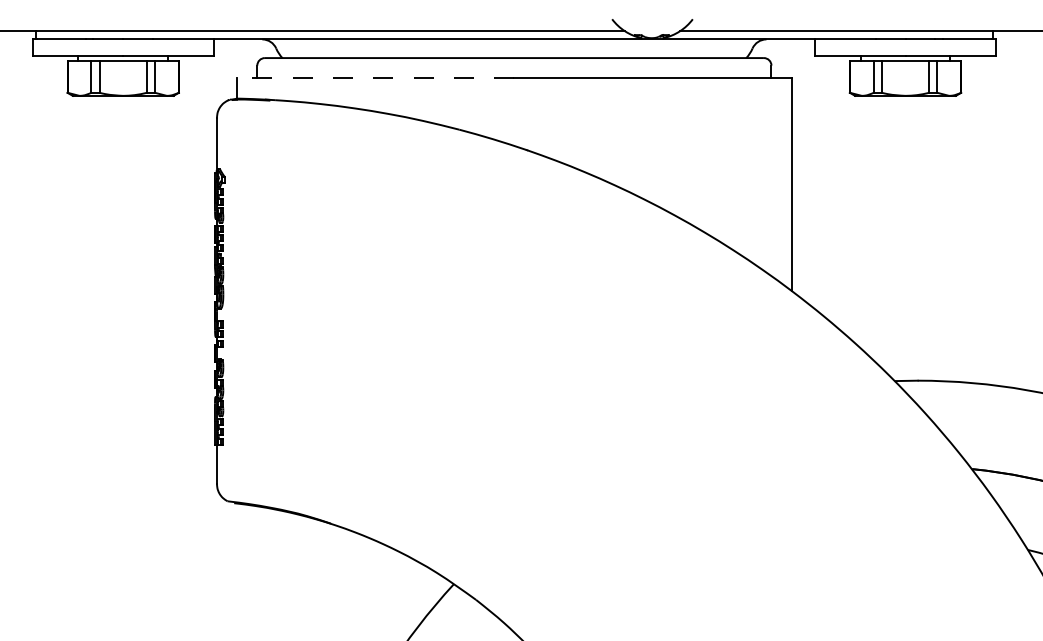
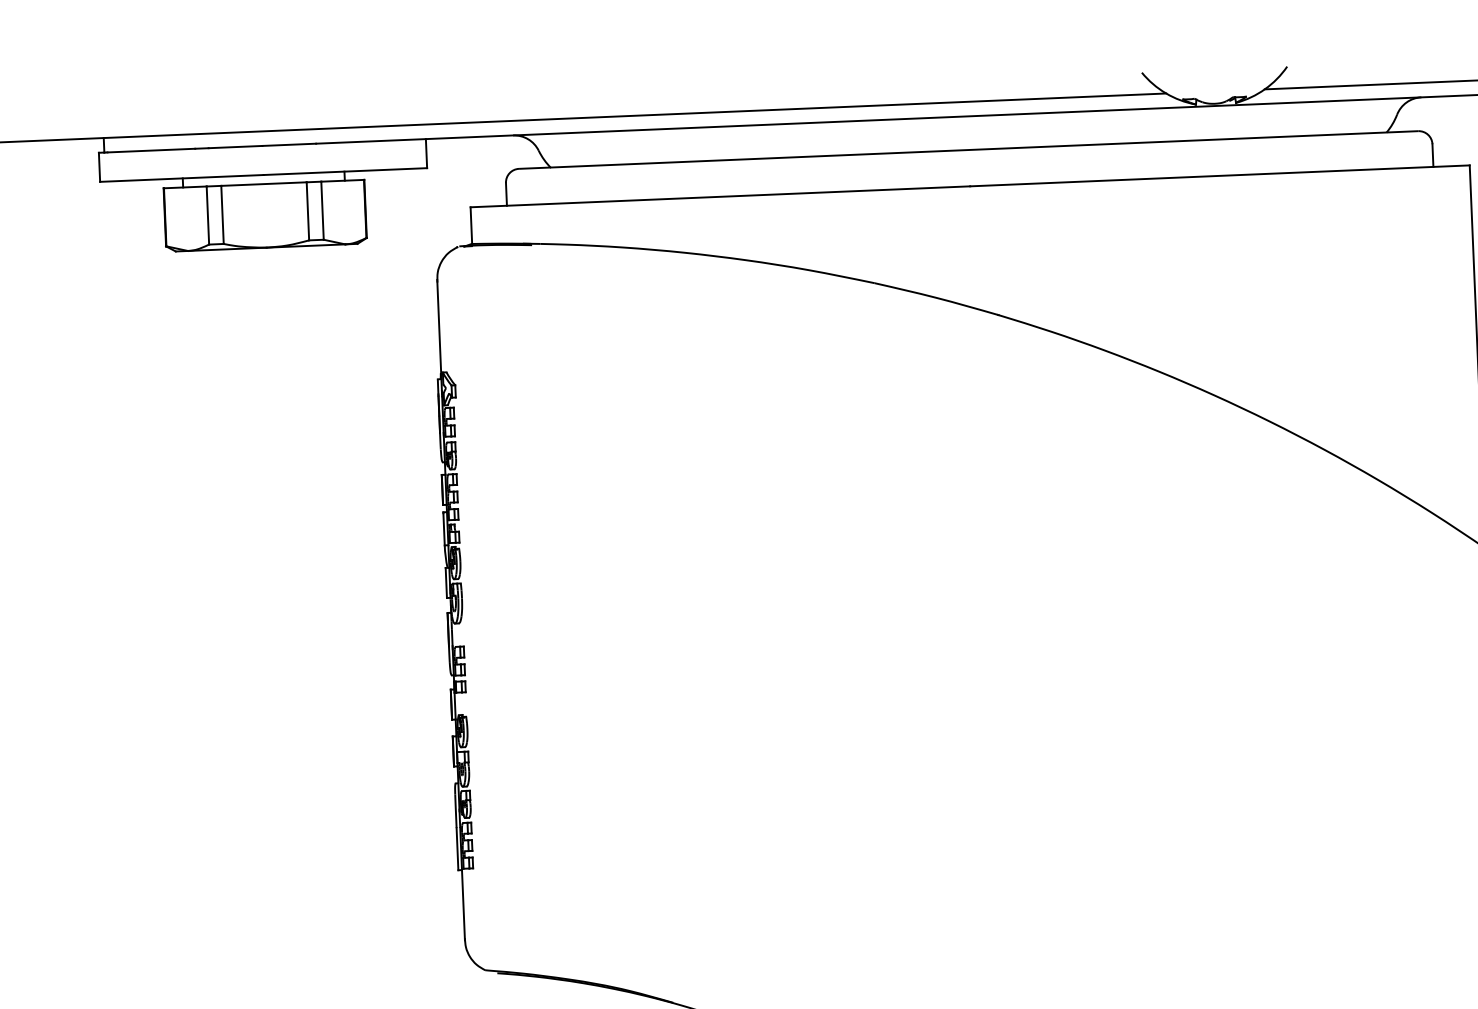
line: (375, 78) -> (719, 197), dashed -> solid

